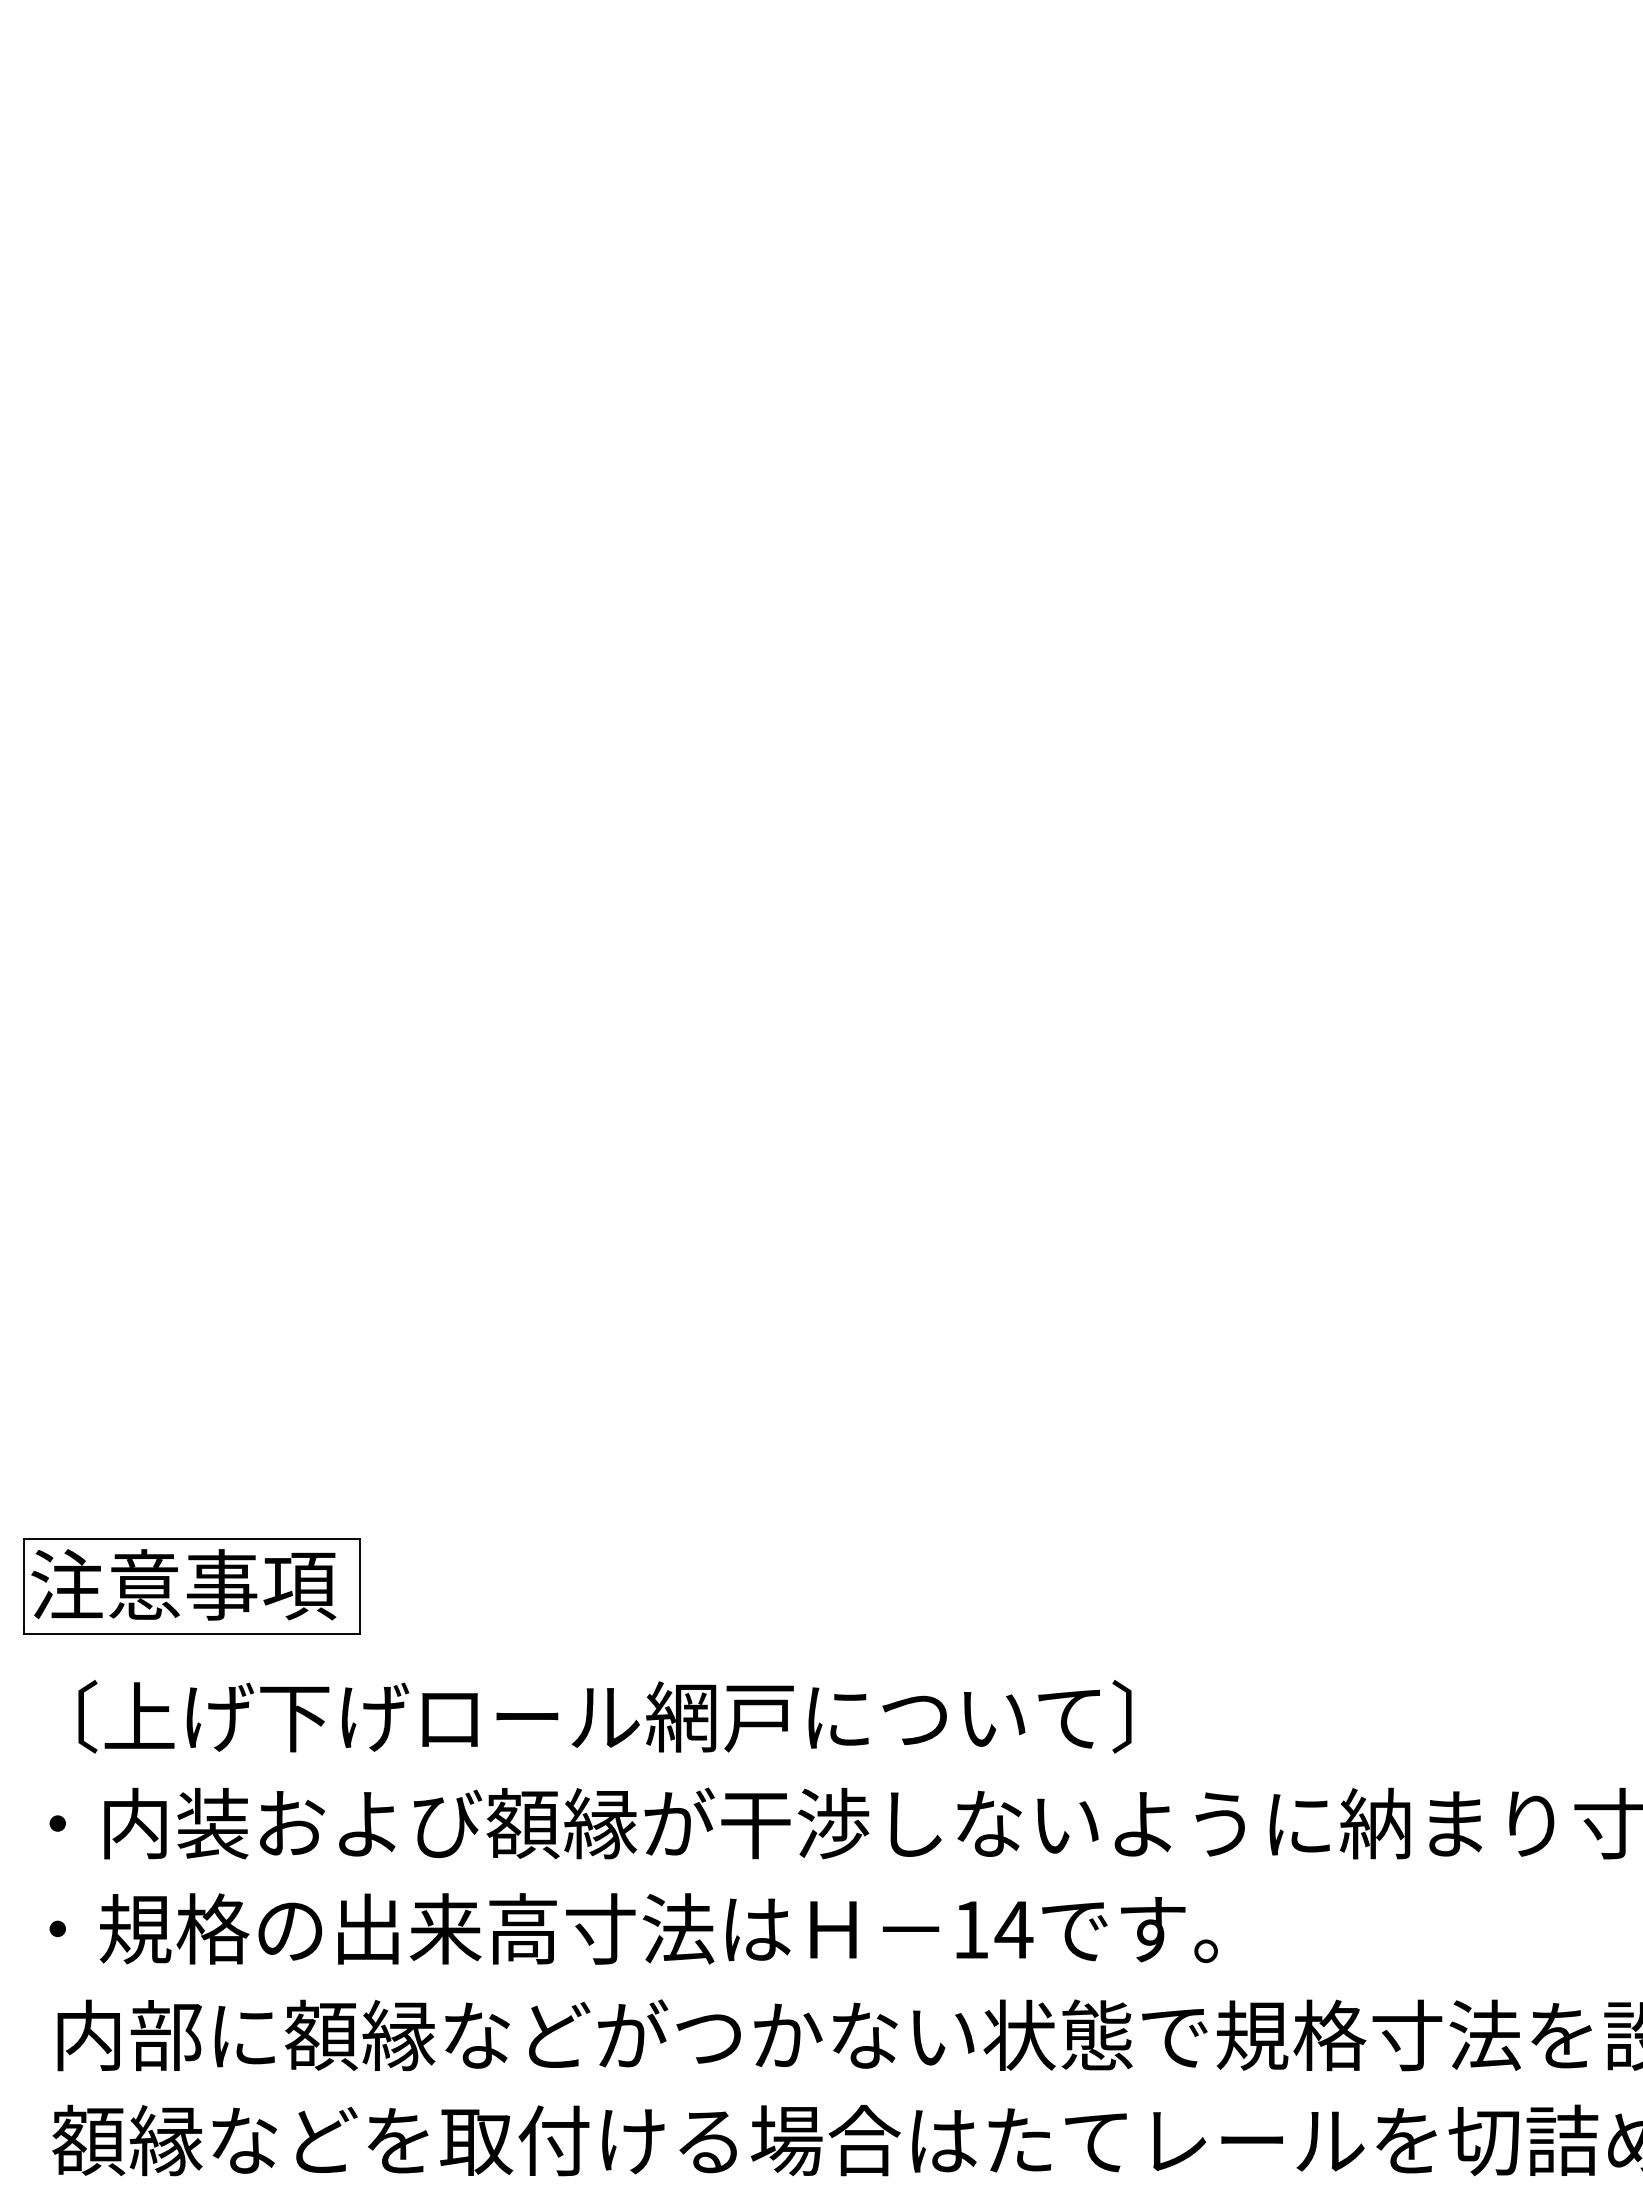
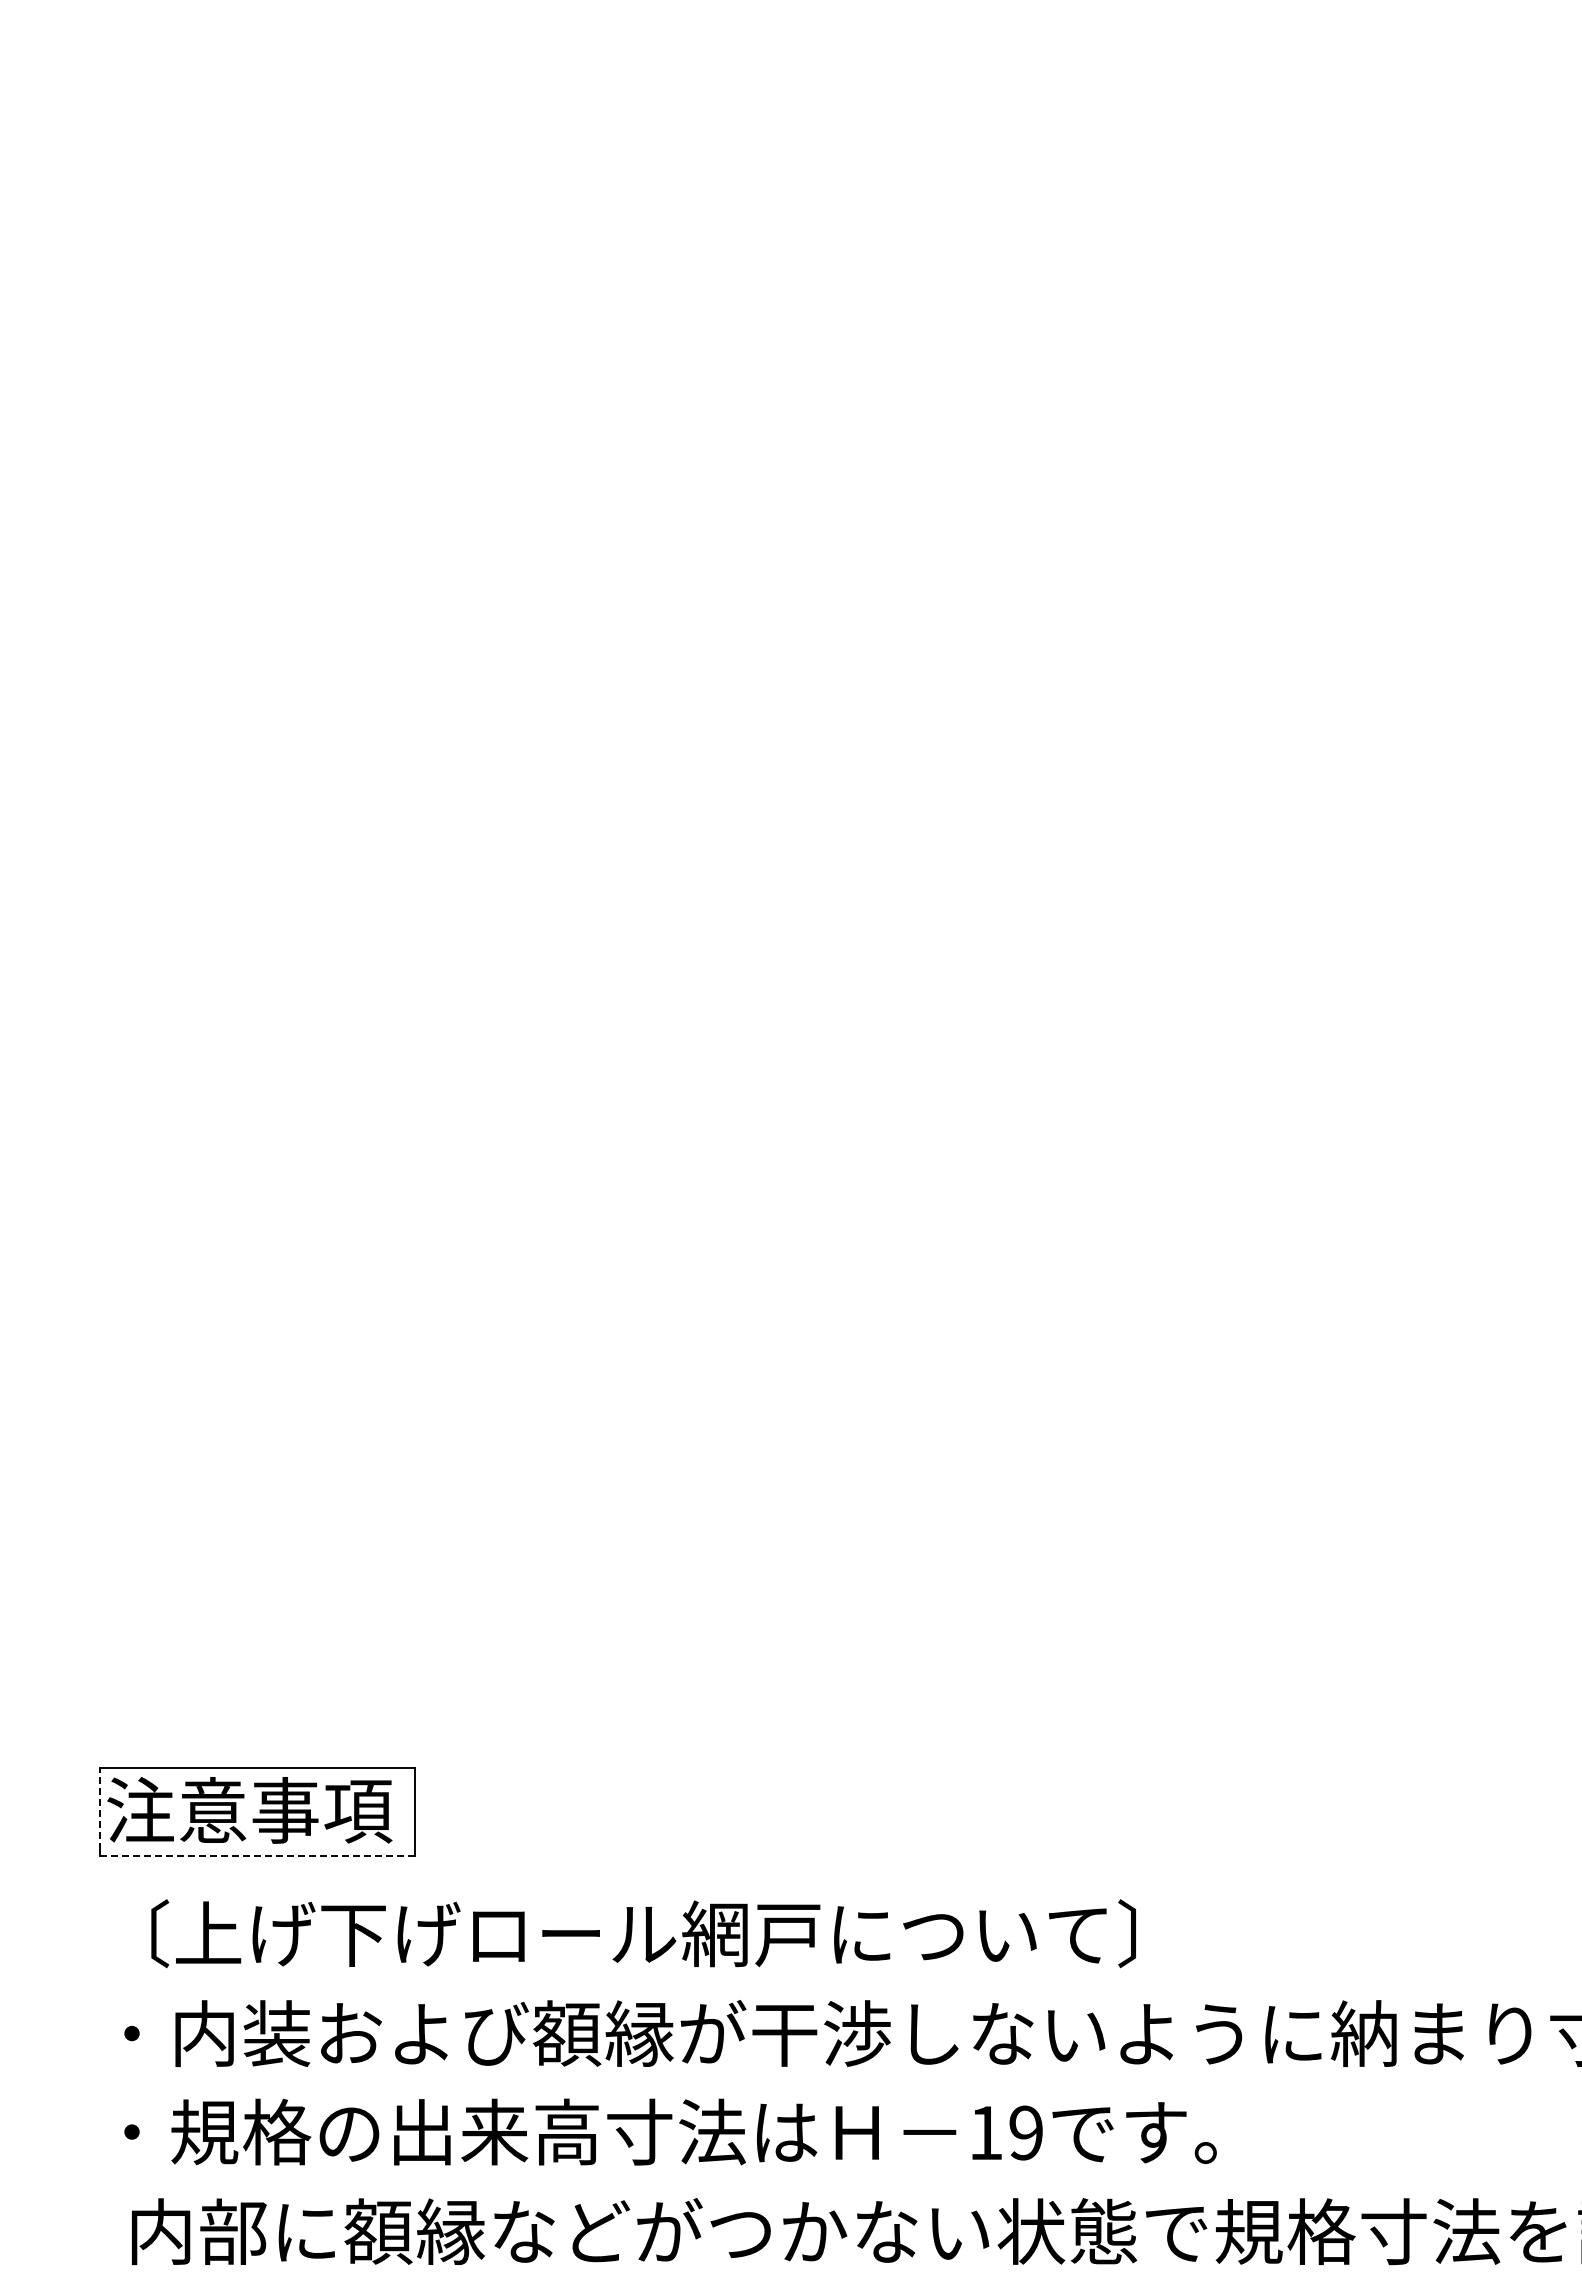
line: (24, 1582) -> (100, 1808), solid -> dashed
line: (190, 1634) -> (256, 1856), solid -> dashed
text: (1013, 1929) -> (1025, 2132), 14 -> 19

